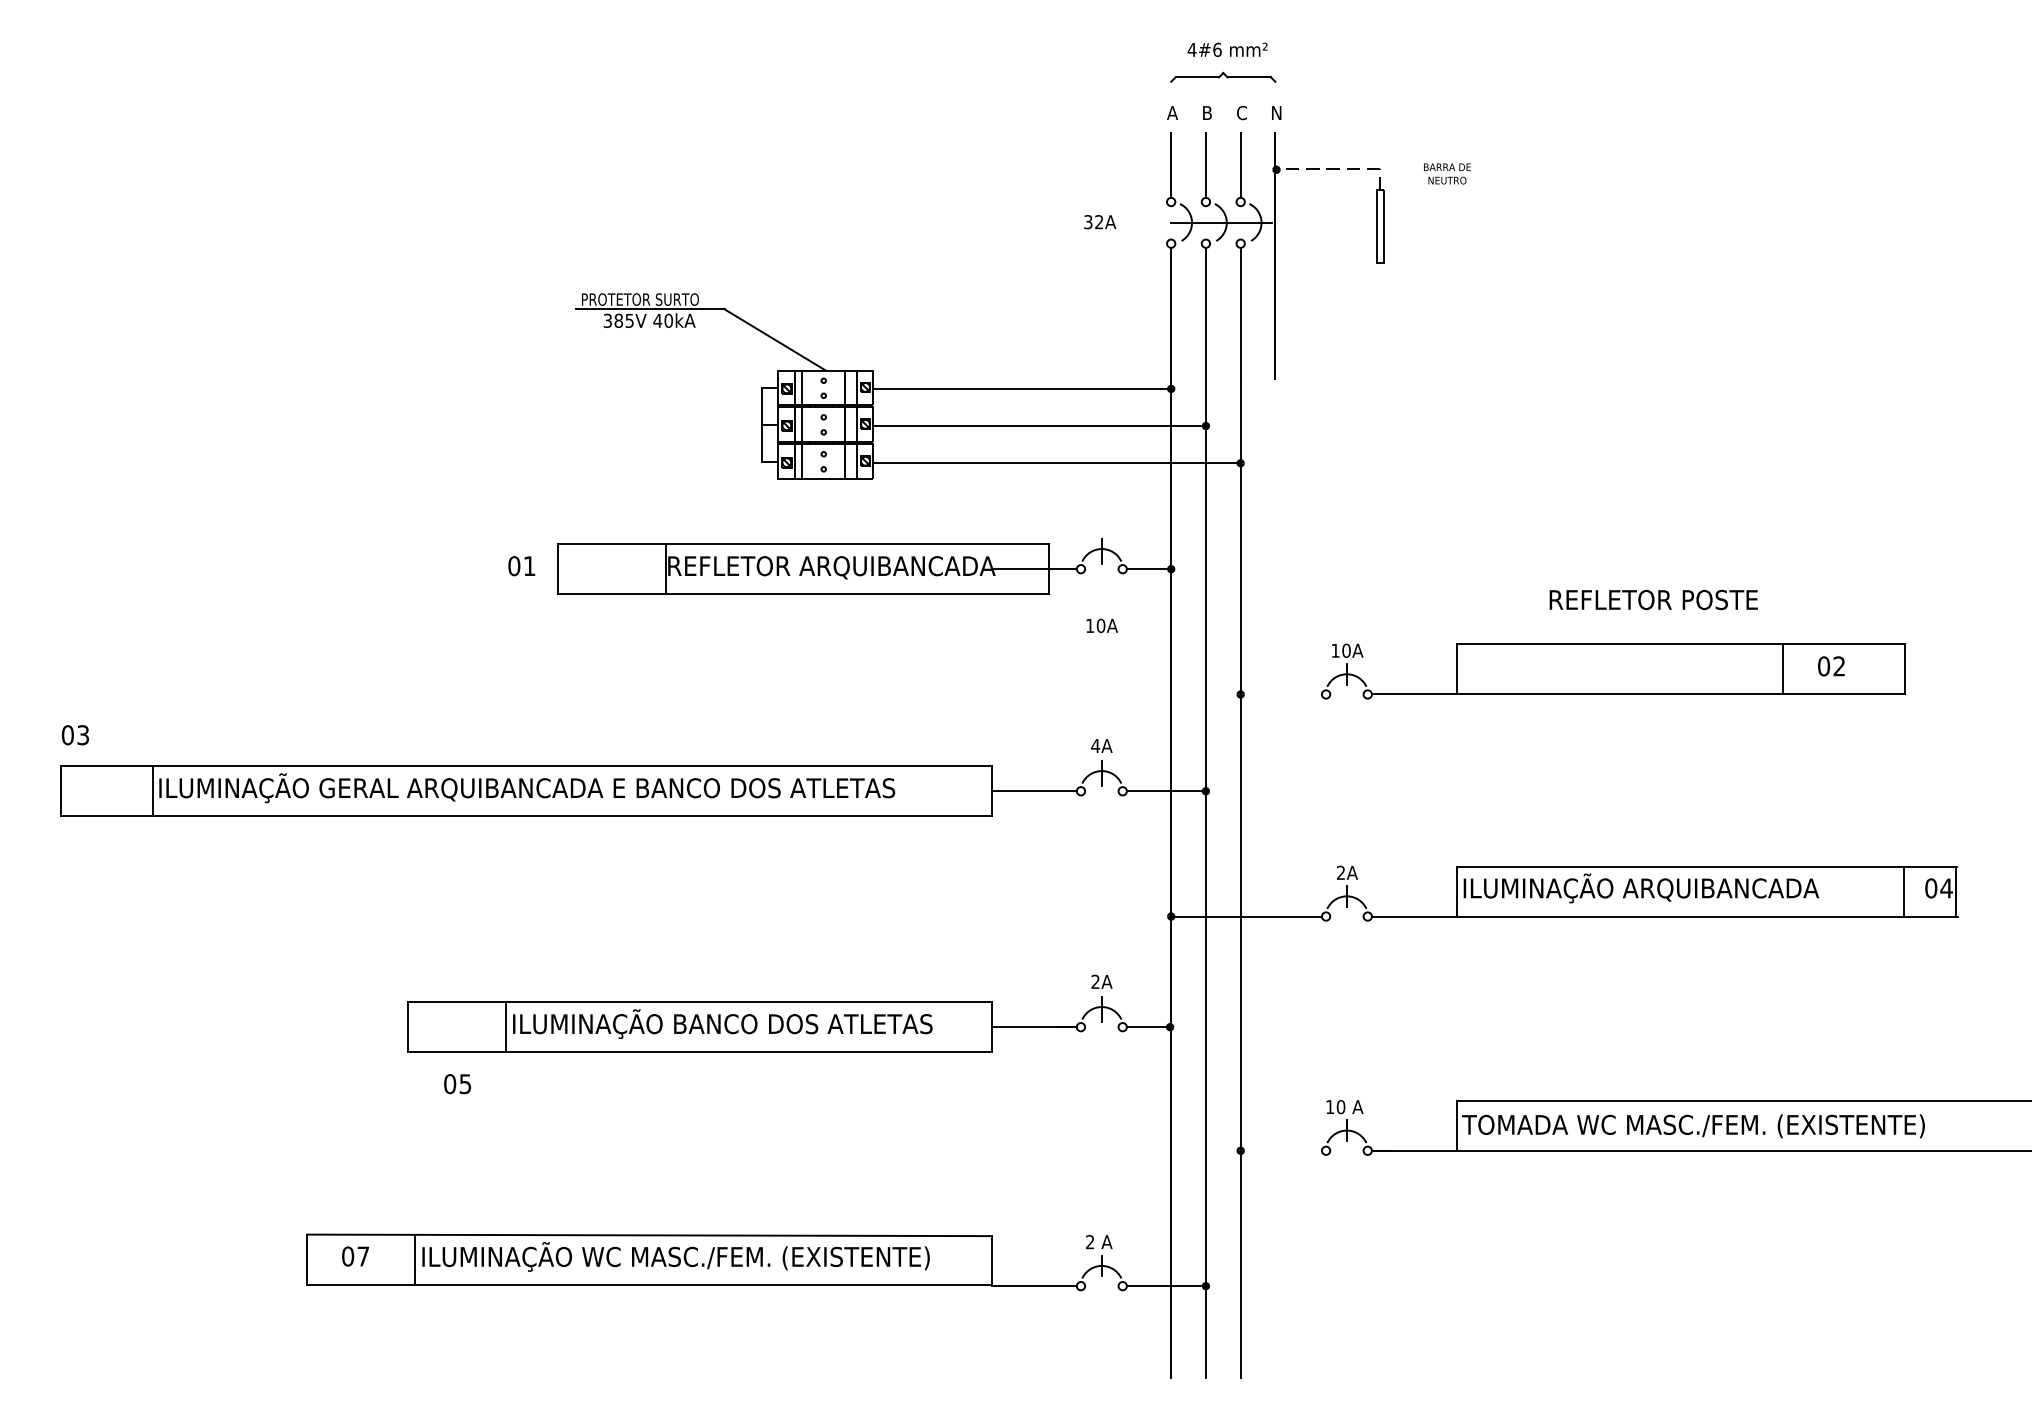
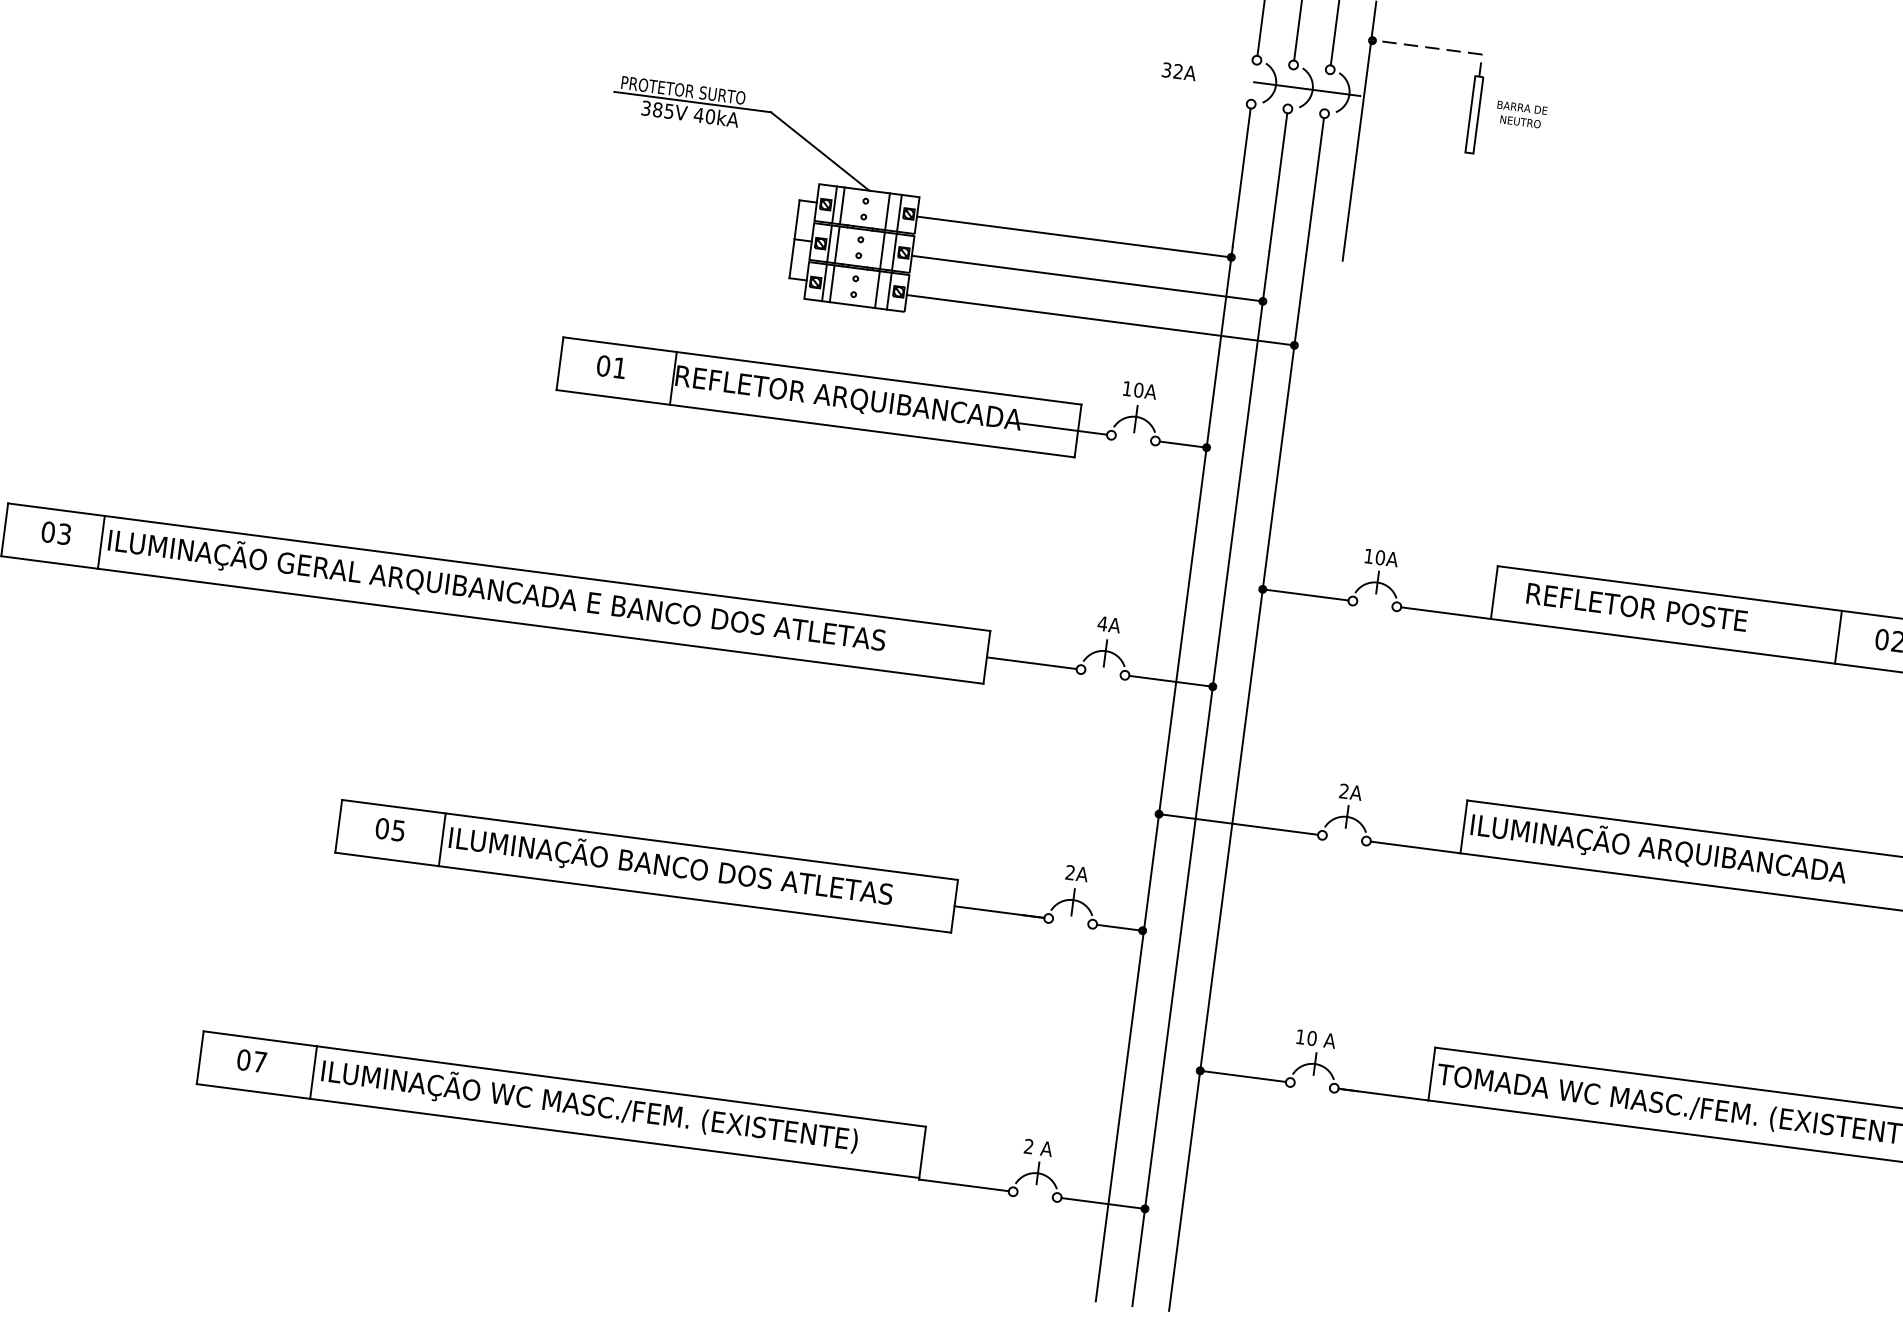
text: (1447, 173) -> (1521, 114), moved
text: (521, 566) -> (611, 367), moved
text: (1653, 599) -> (1636, 606), moved
text: (1101, 625) -> (1139, 389), moved
line: (1279, 694) -> (1303, 594), added
text: (74, 735) -> (55, 533), moved
text: (457, 1084) -> (390, 830), moved
line: (1280, 1150) -> (1242, 1075), added

